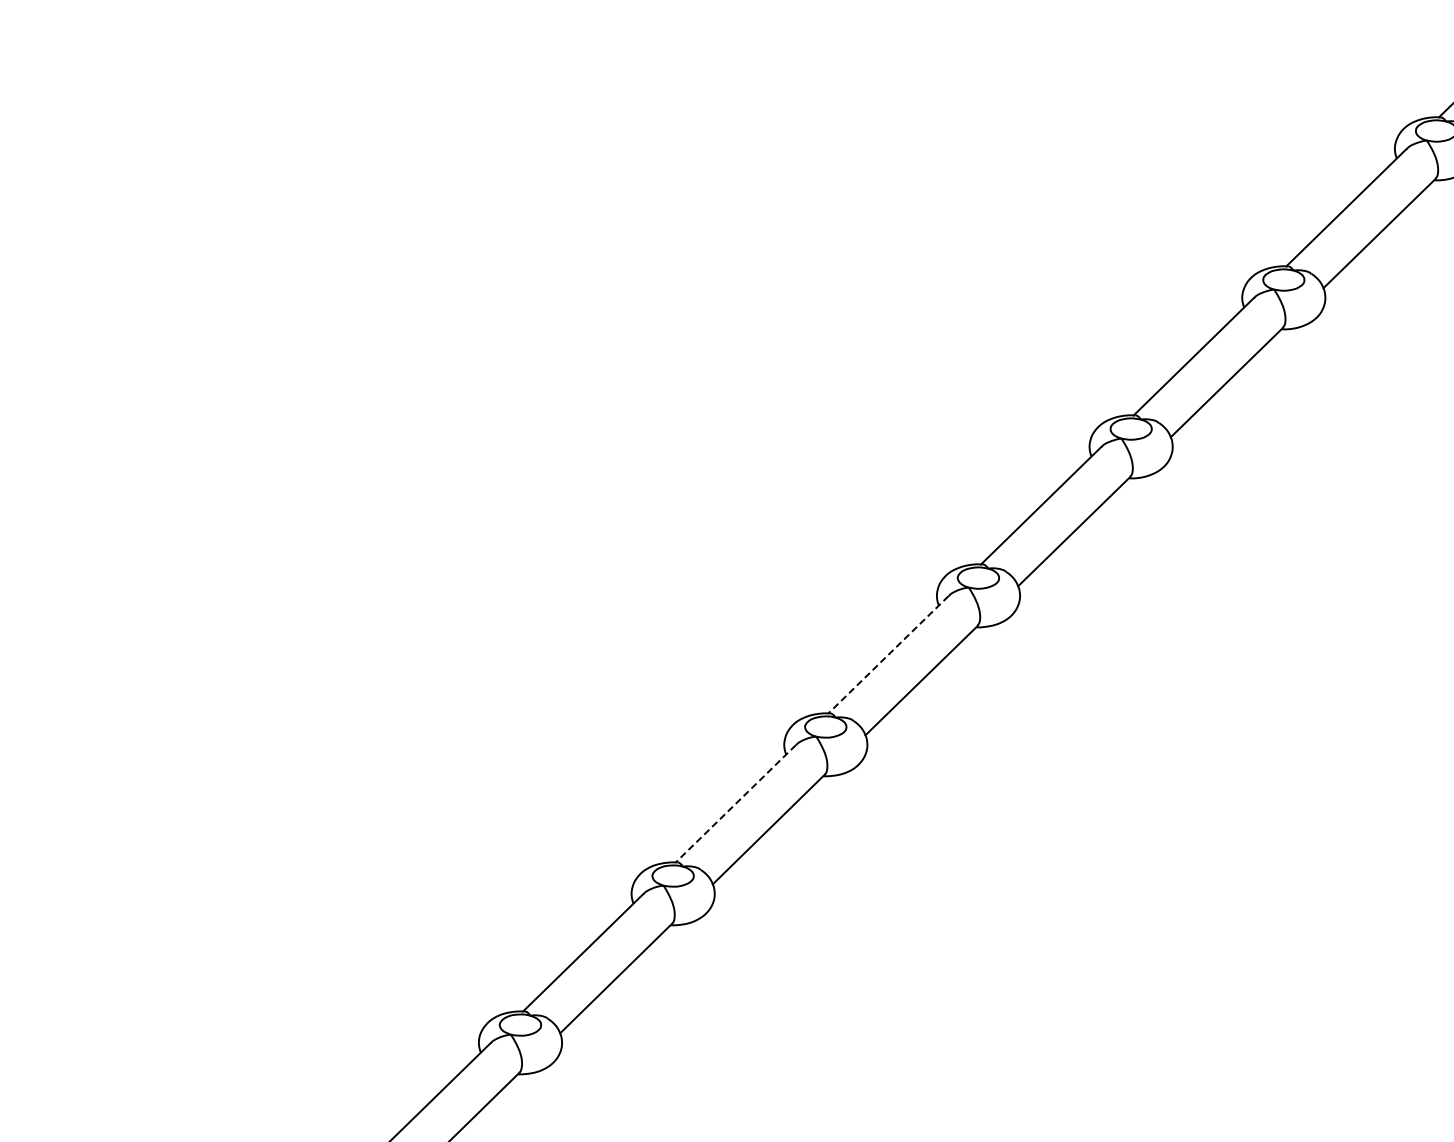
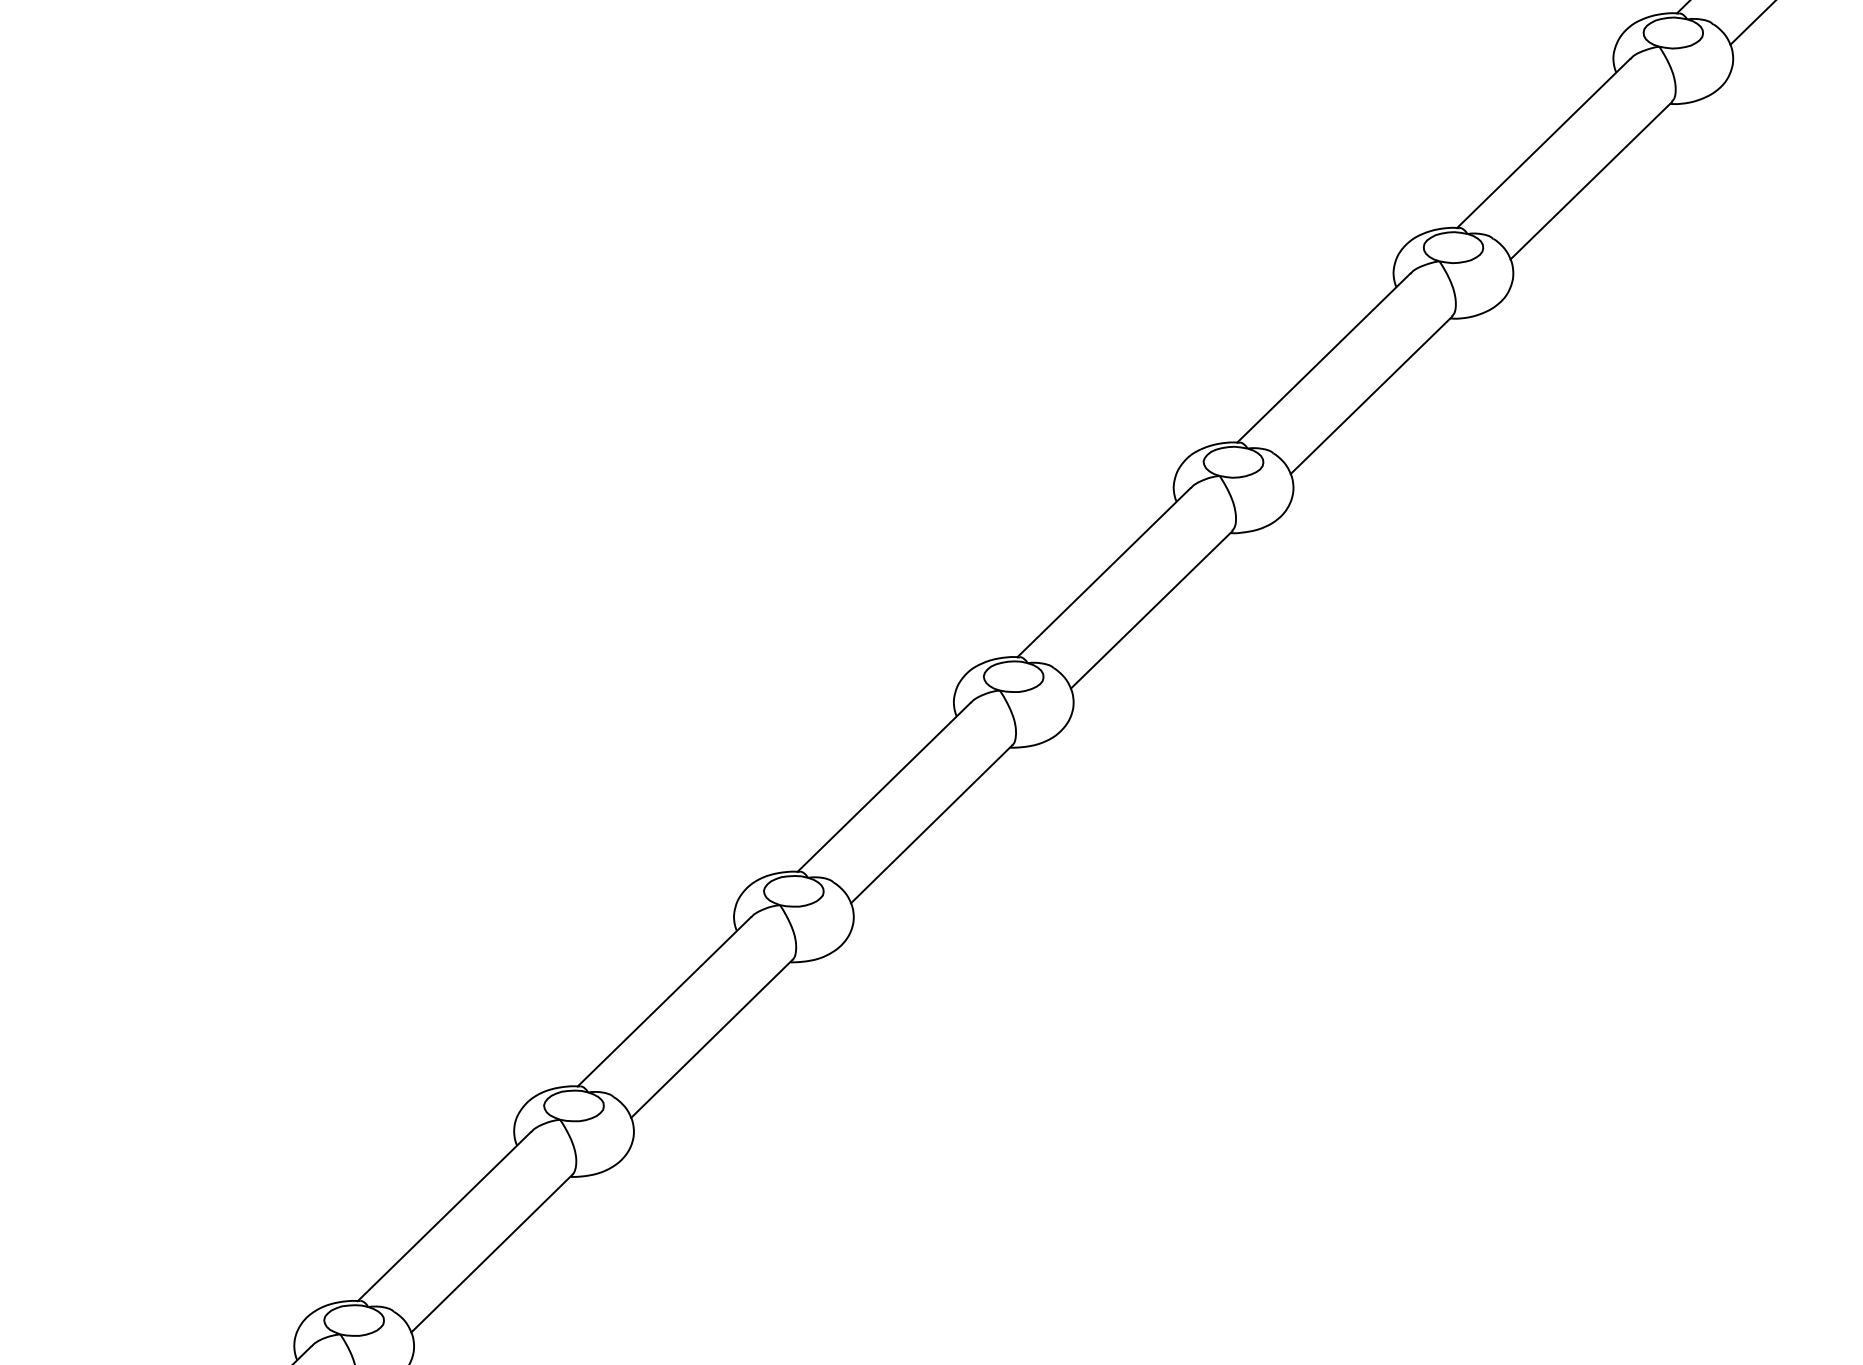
line: (888, 654) -> (1104, 572), dashed -> solid
line: (735, 803) -> (883, 786), dashed -> solid

